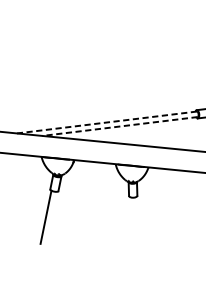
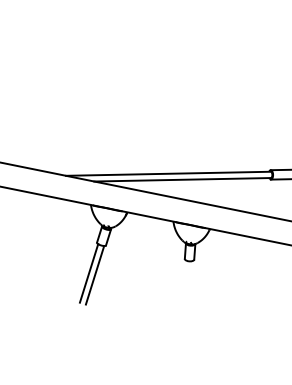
line: (106, 122) -> (167, 173), dashed -> solid
line: (119, 126) -> (182, 179), dashed -> solid
line: (50, 218) -> (94, 275), added

